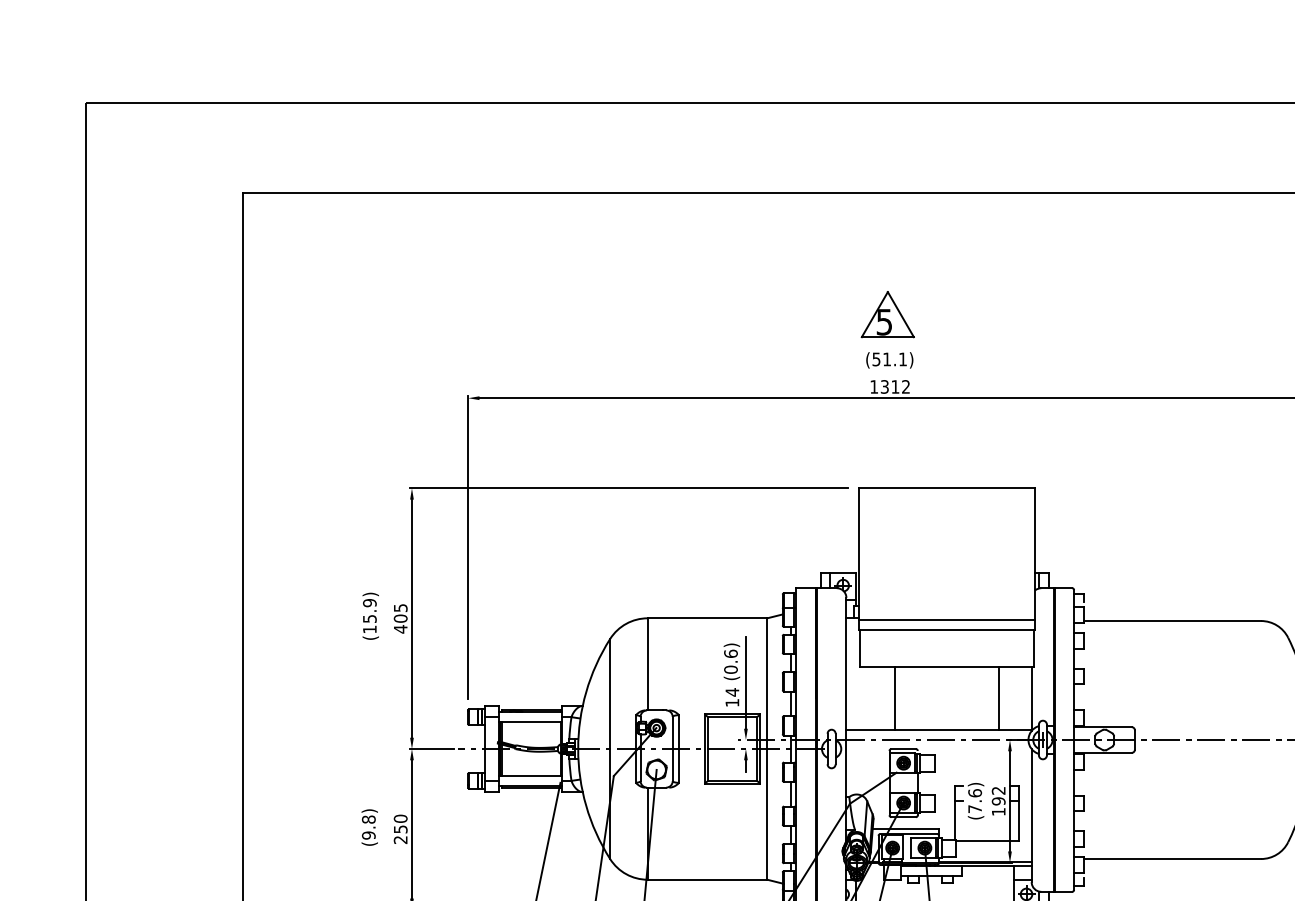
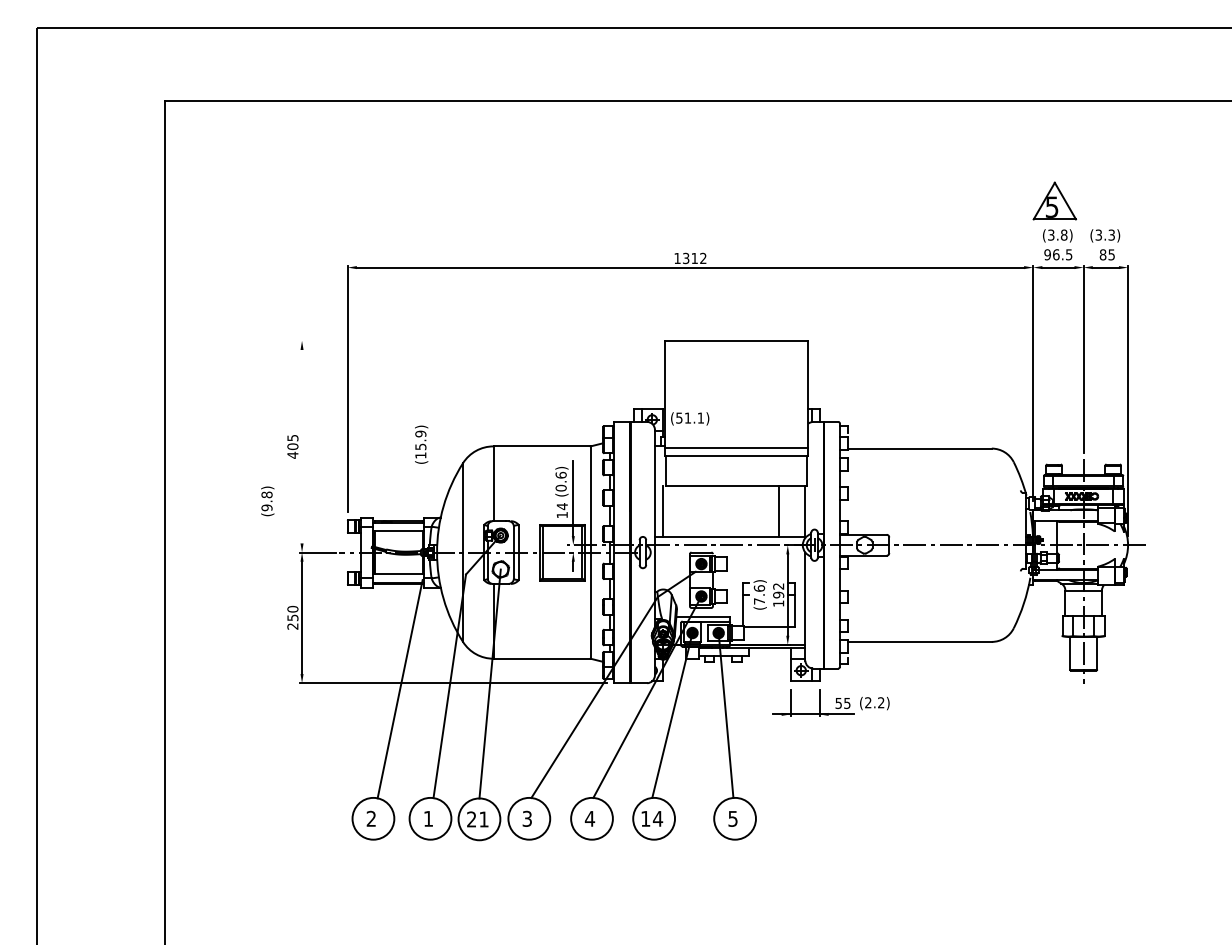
part: (887, 314) -> (688, 199), removed
text: (890, 359) -> (690, 418), moved
line: (627, 487) -> (477, 340), removed
text: (370, 615) -> (421, 444), moved
line: (412, 618) -> (302, 446), removed
line: (895, 698) -> (662, 511), moved
text: (369, 827) -> (267, 501), moved

